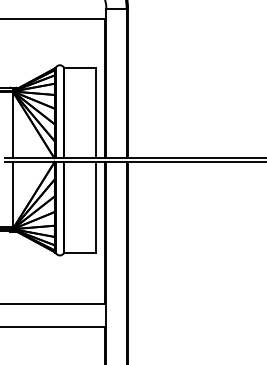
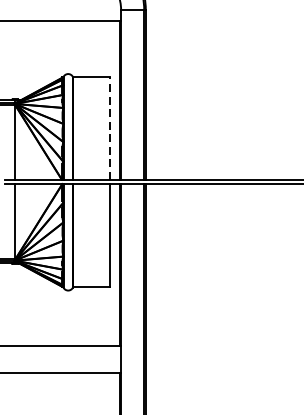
line: (96, 112) -> (109, 127), solid -> dashed

